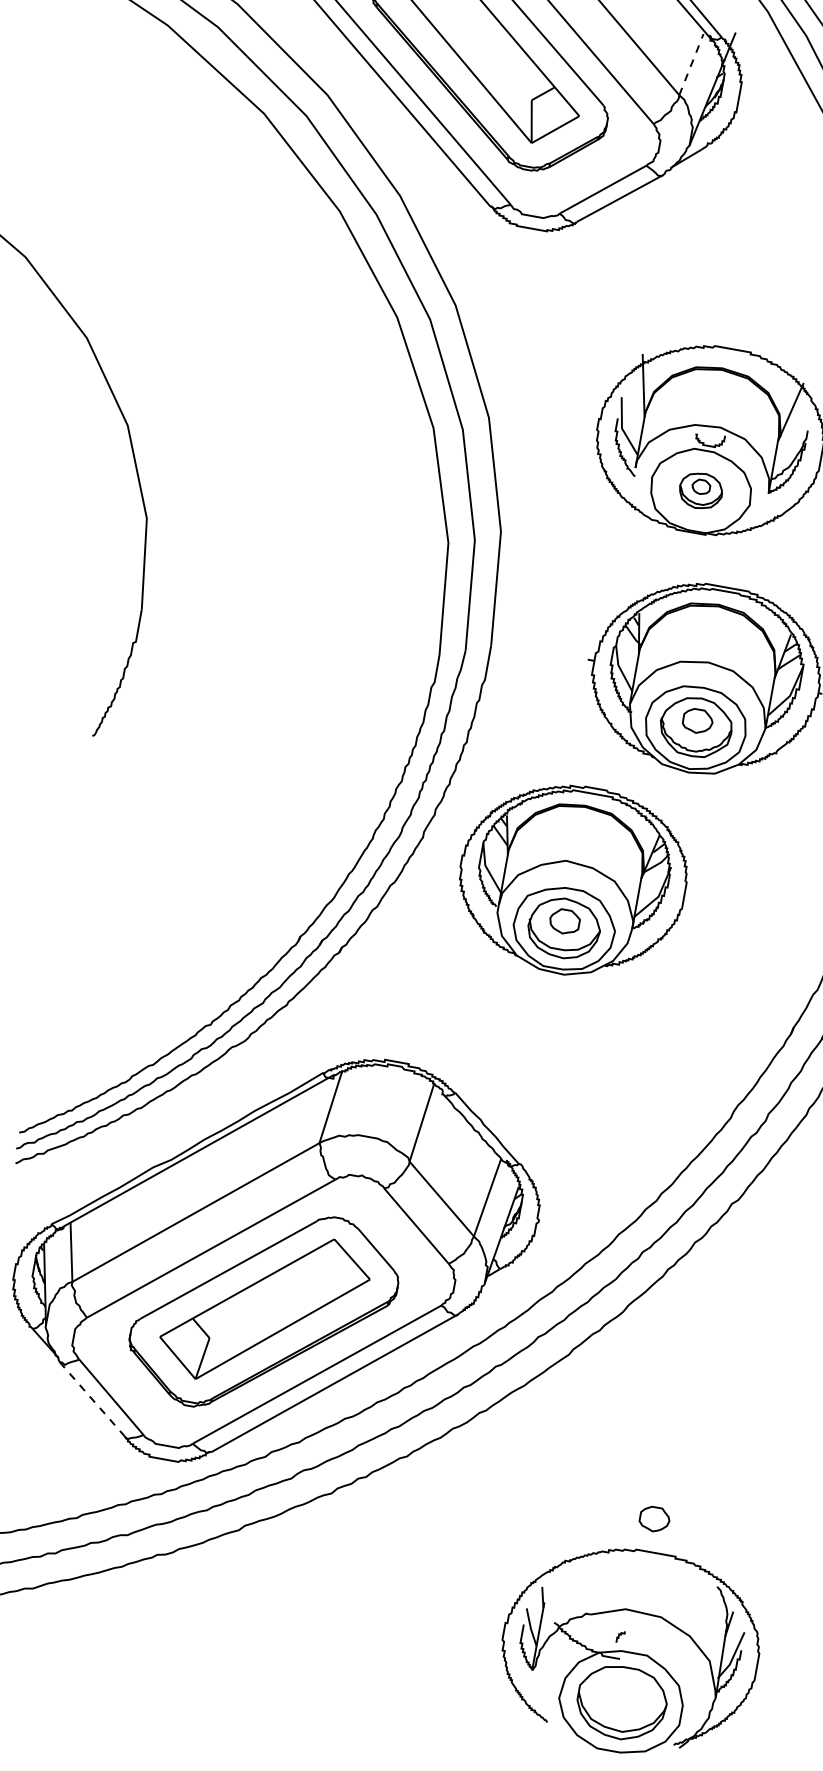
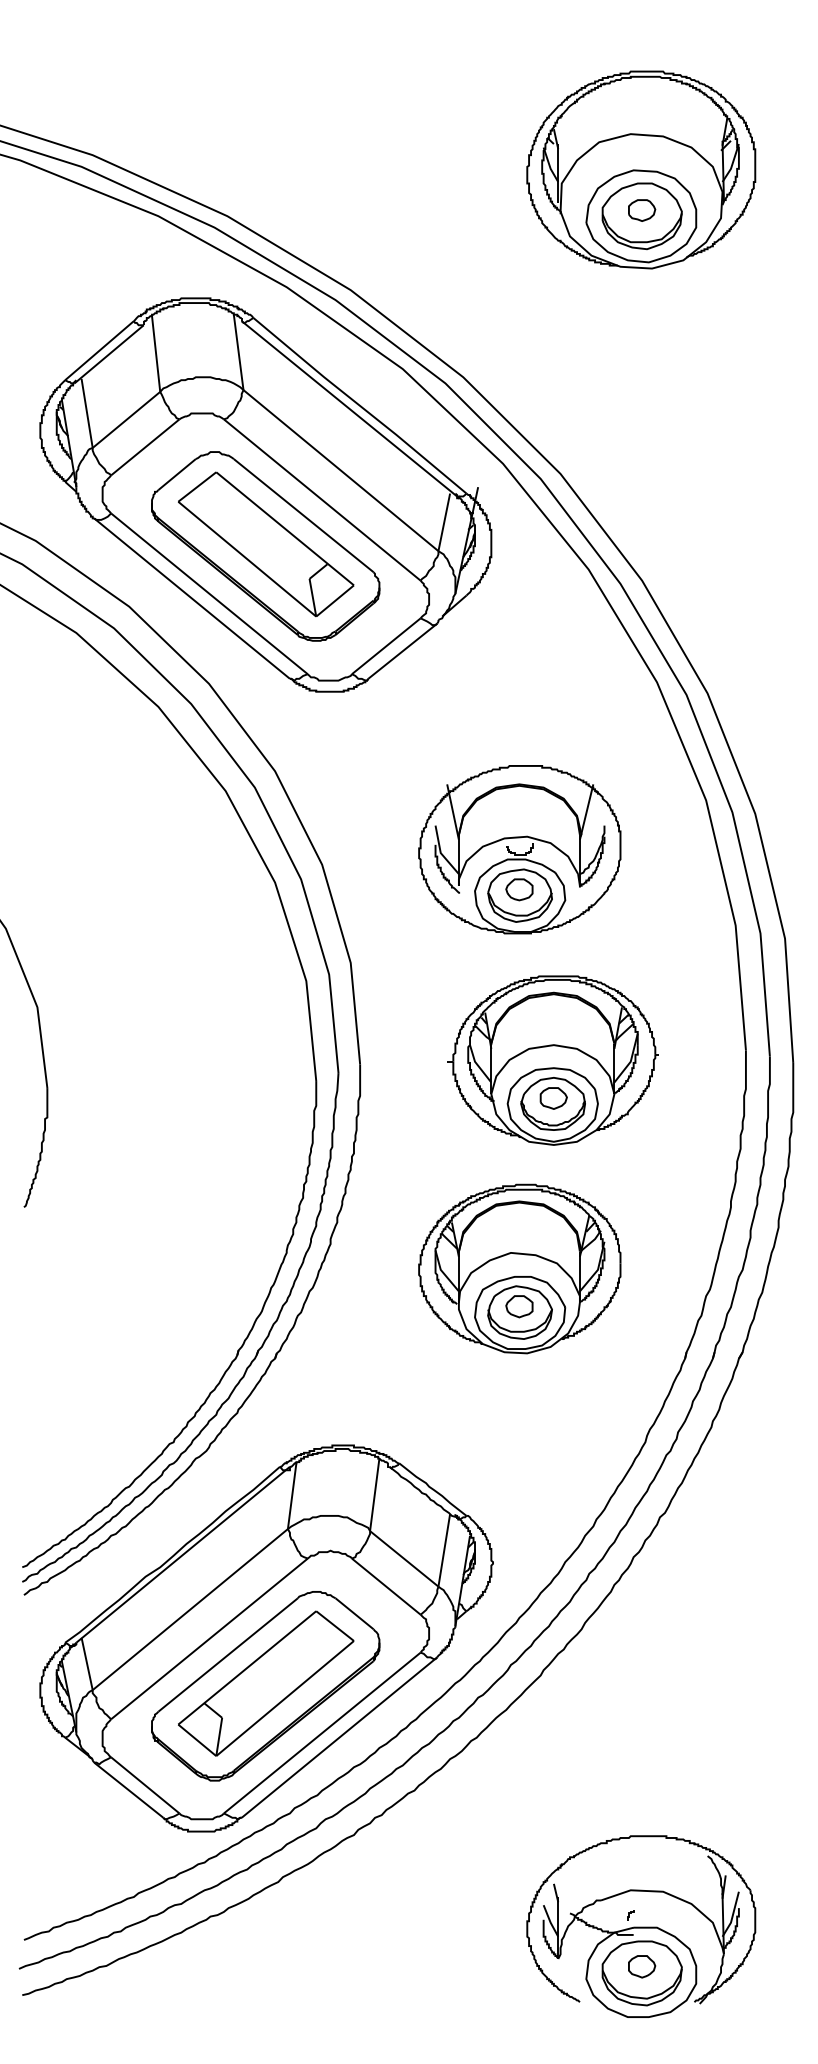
line: (691, 63) -> (444, 521), dashed -> solid
part: (700, 490) -> (519, 895), size x1.67
part: (572, 879) -> (519, 1268), moved
line: (93, 1399) -> (129, 1790), dashed -> solid
part: (655, 1519) -> (642, 1966), moved

